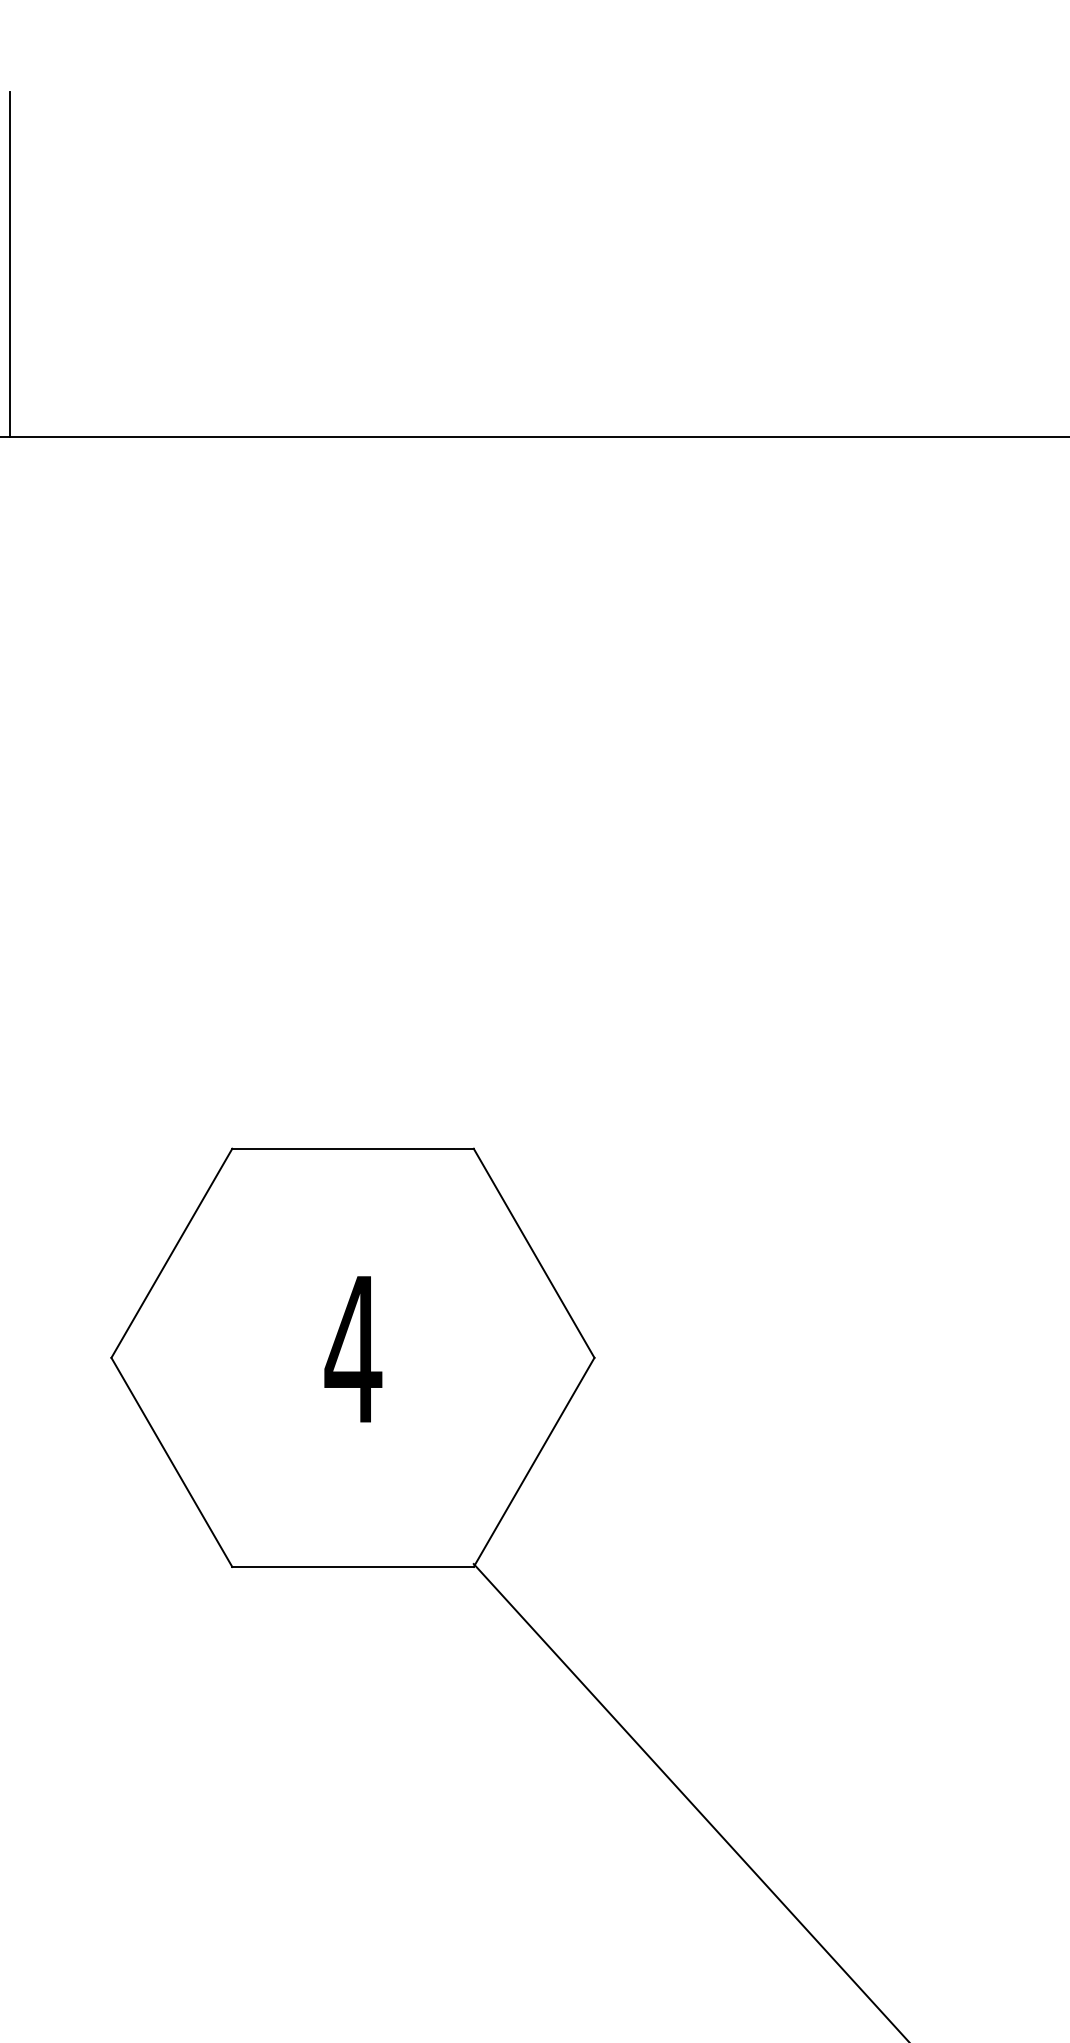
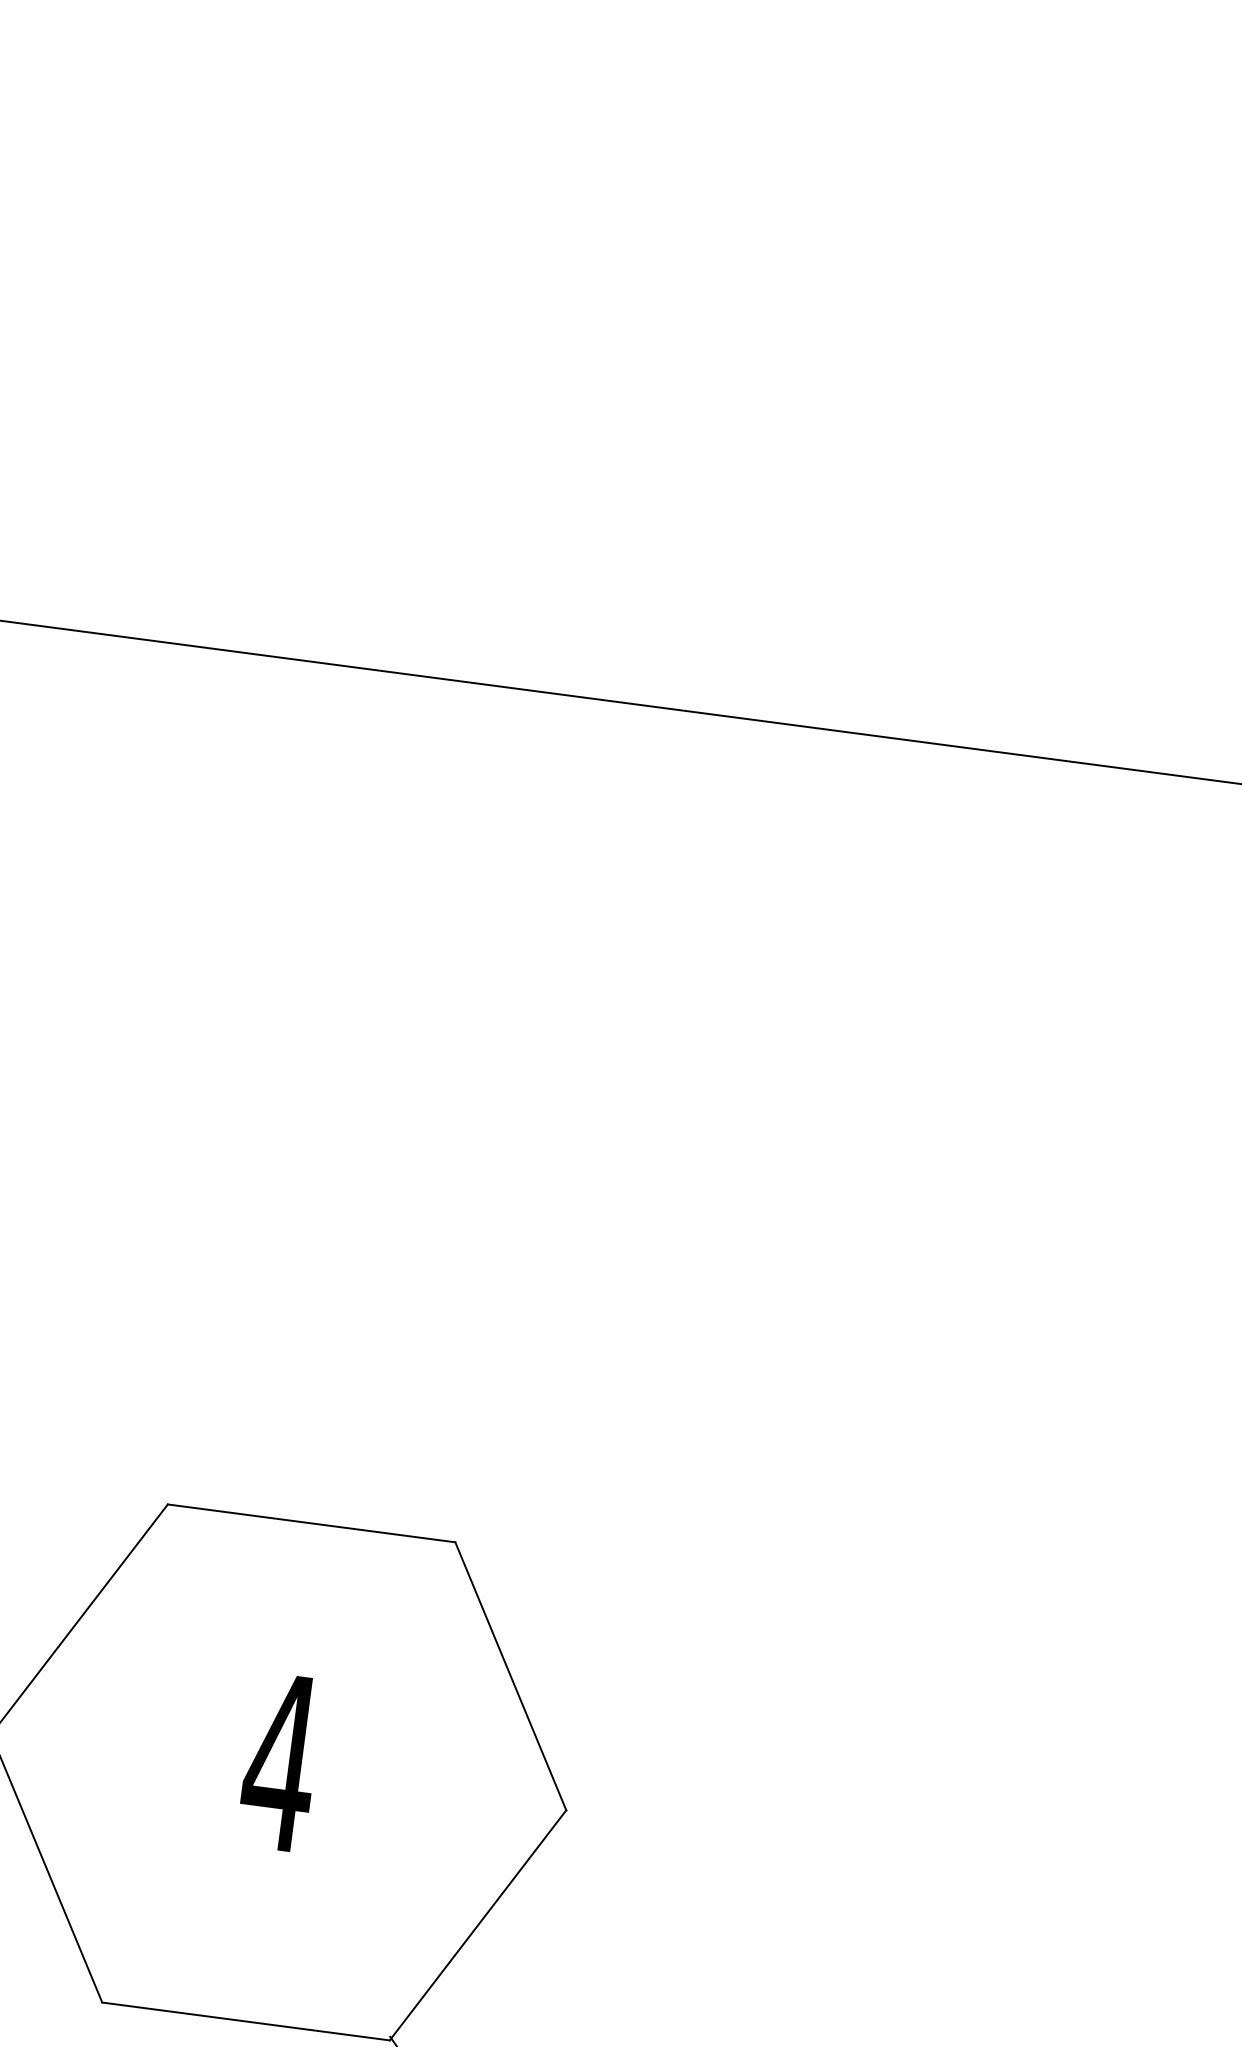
line: (9, 264) -> (41, 416), removed

